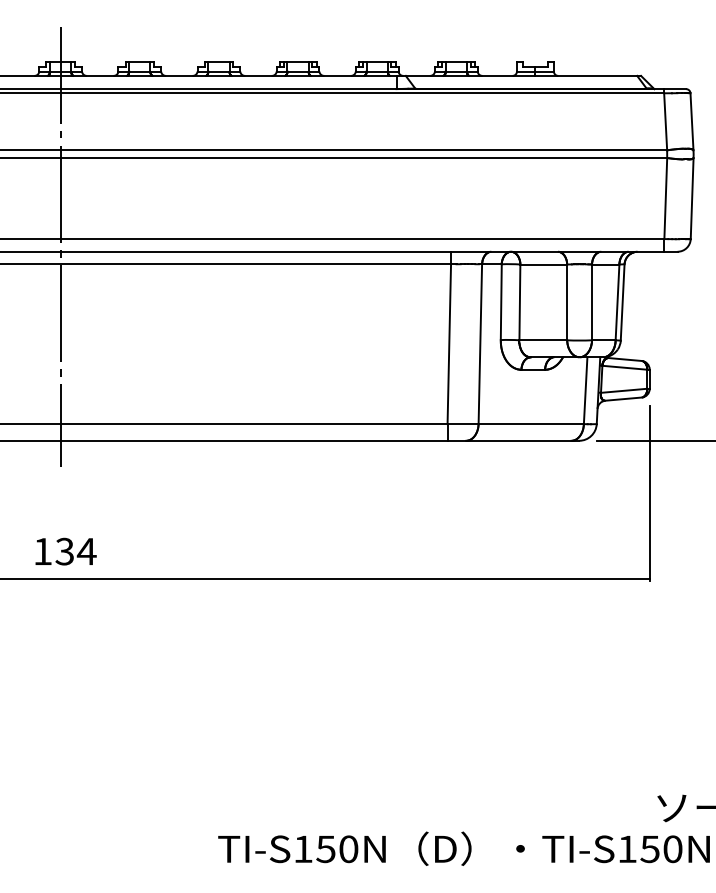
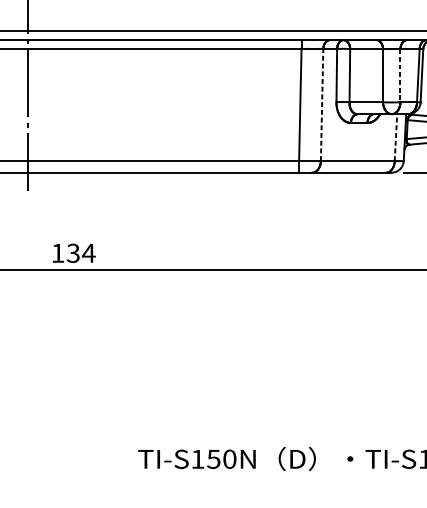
line: (592, 302) -> (400, 75), solid -> dashed
line: (480, 344) -> (322, 105), solid -> dashed
line: (585, 390) -> (395, 137), solid -> dashed
text: (65, 551) -> (73, 253), moved

